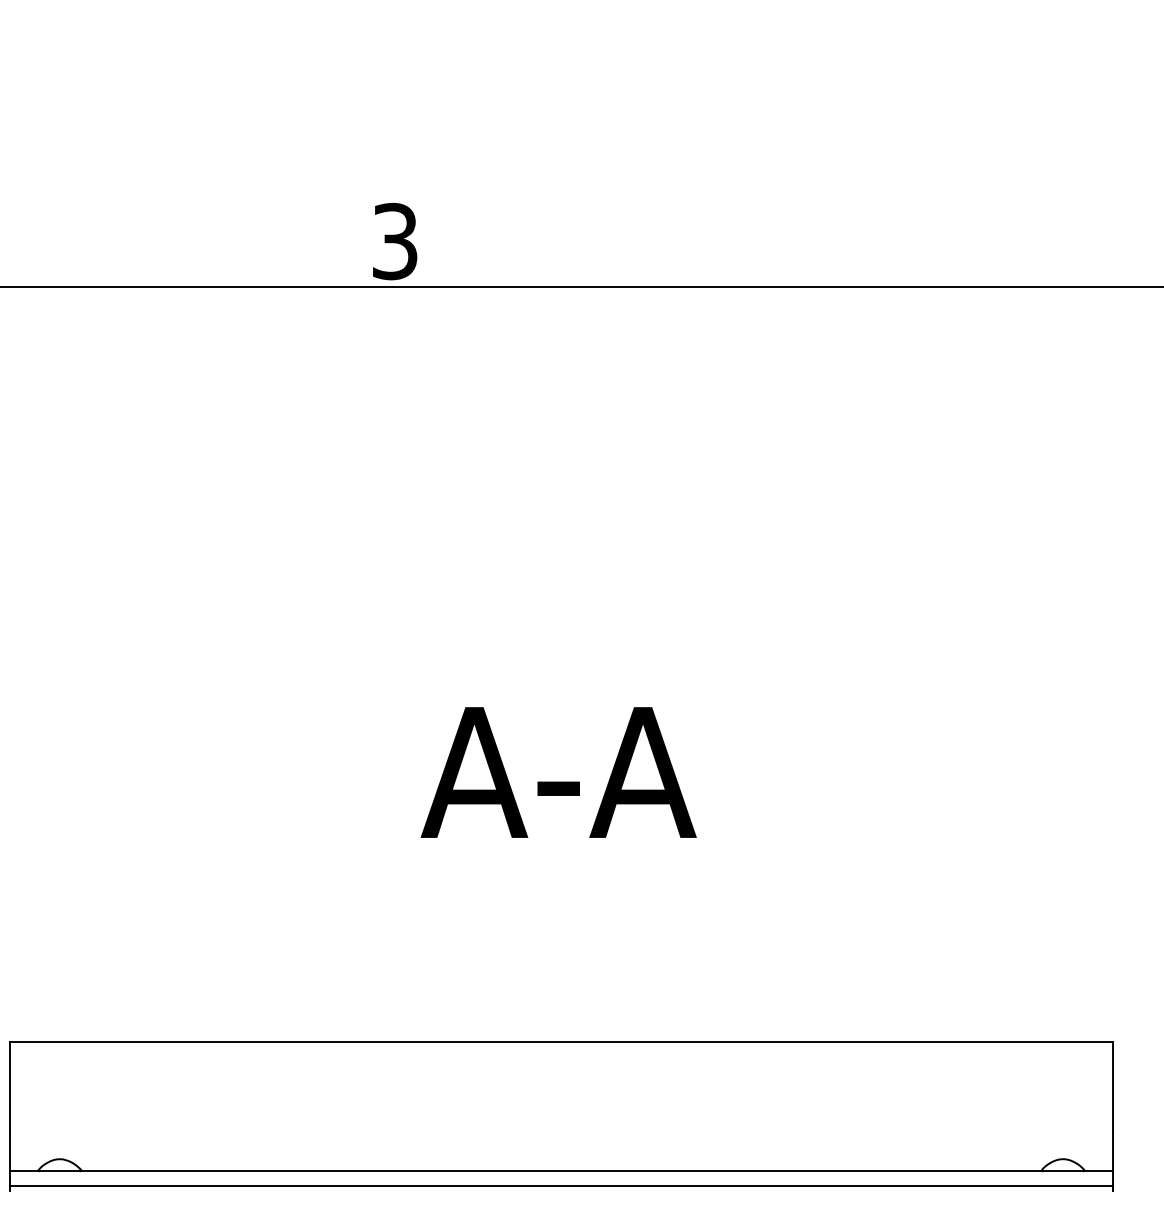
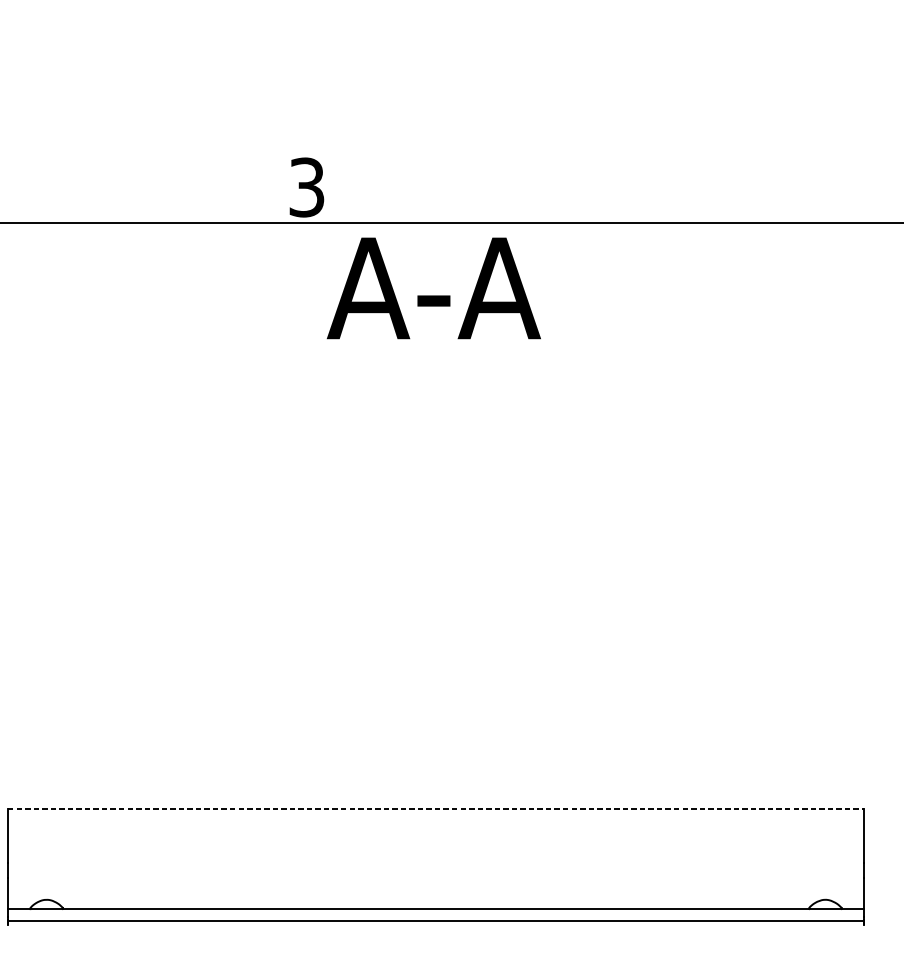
text: (558, 772) -> (433, 288), moved
line: (561, 1041) -> (436, 808), solid -> dashed

